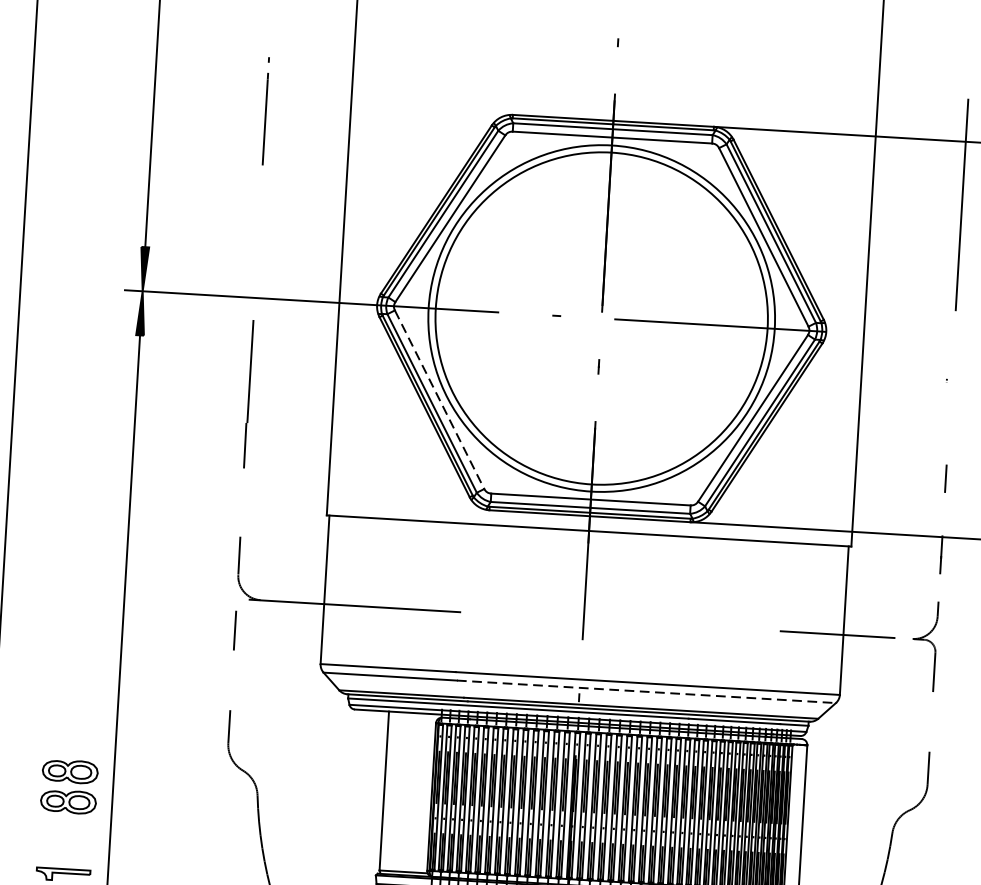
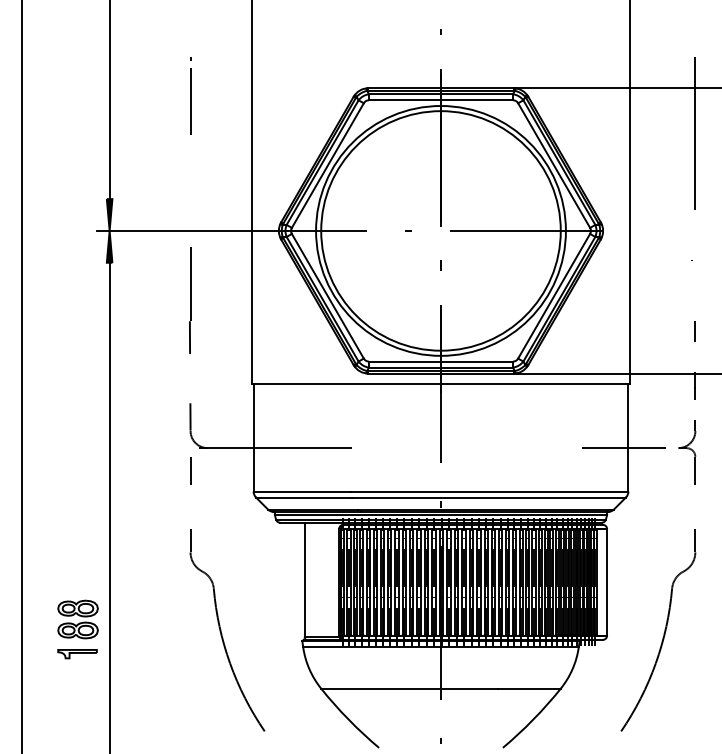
line: (439, 400) -> (327, 296), dashed -> solid
line: (646, 691) -> (489, 497), dashed -> solid
part: (68, 786) -> (77, 619), moved

